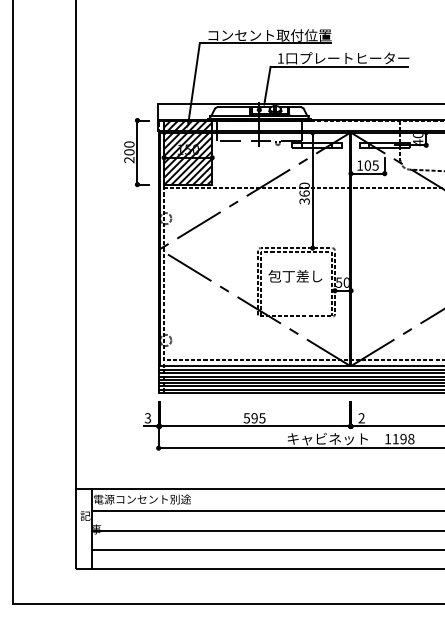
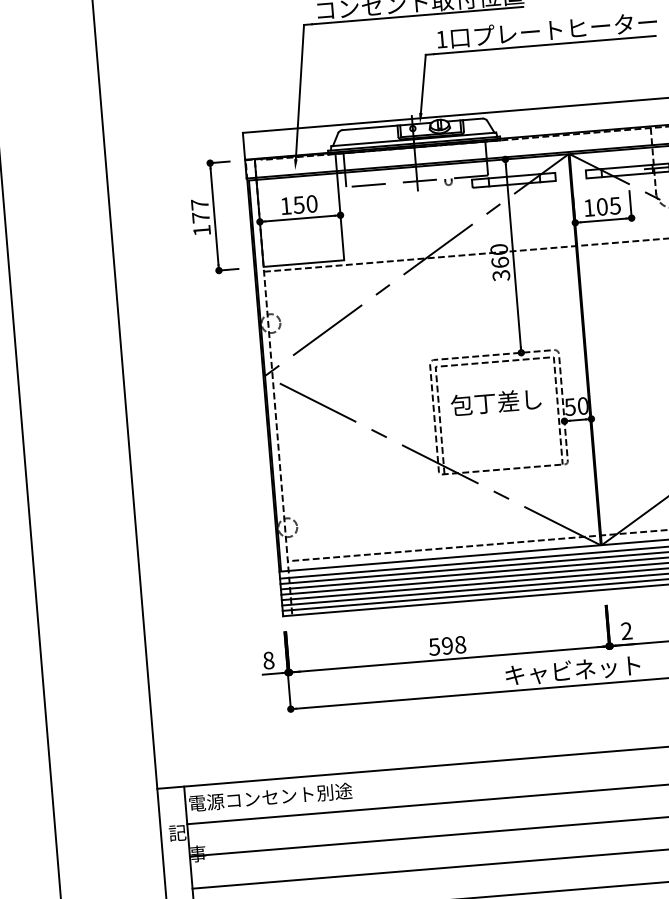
text: (129, 152) -> (201, 217), 200 -> 177
hatch: (188, 152) -> (300, 209), removed
text: (147, 418) -> (267, 660), 3 -> 8
text: (262, 418) -> (460, 645), 595 -> 598

